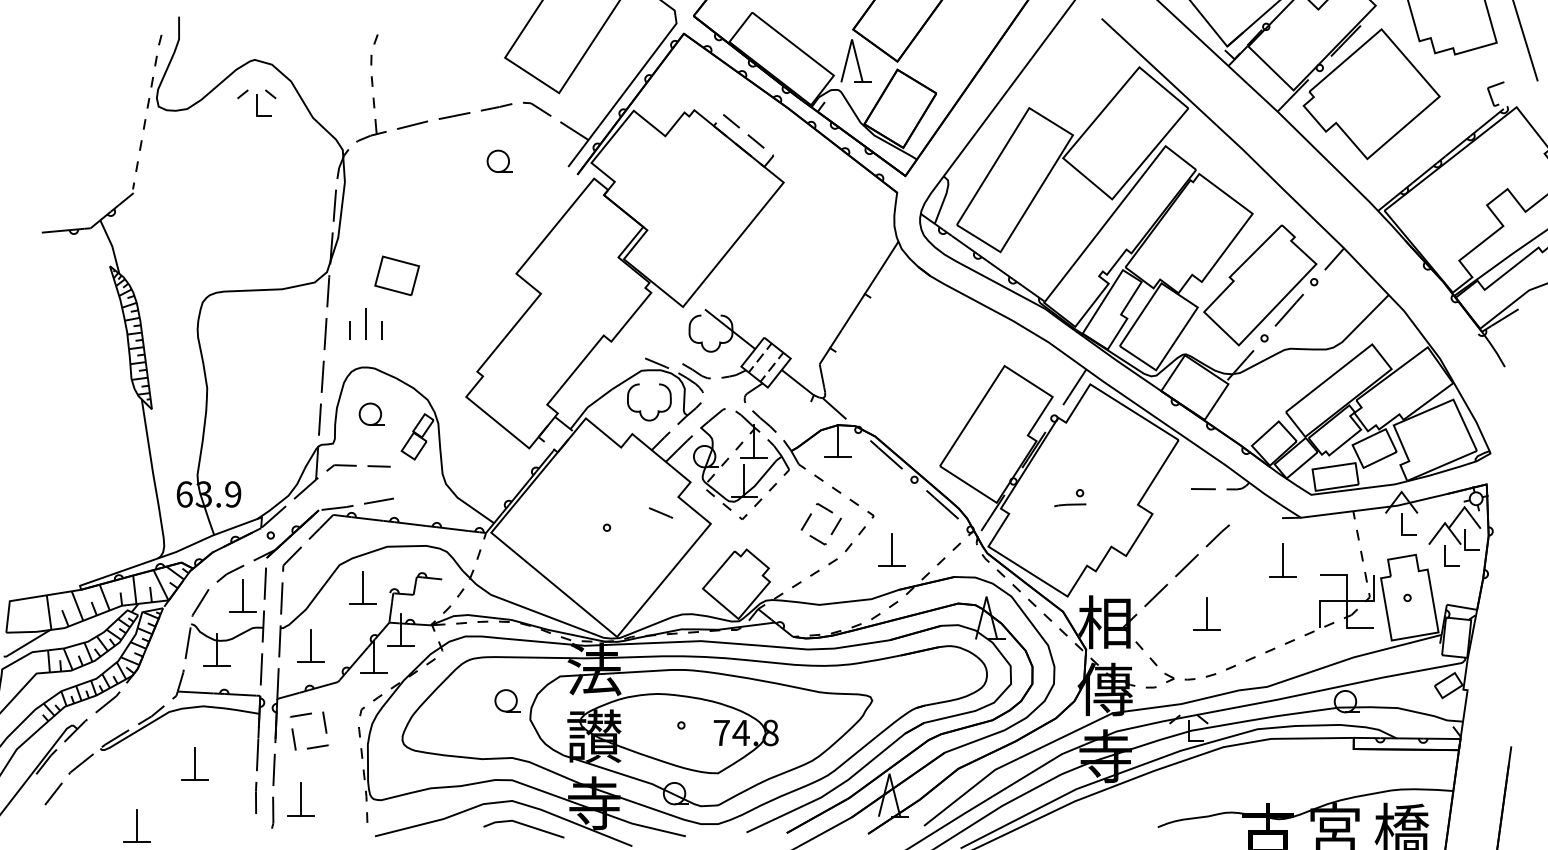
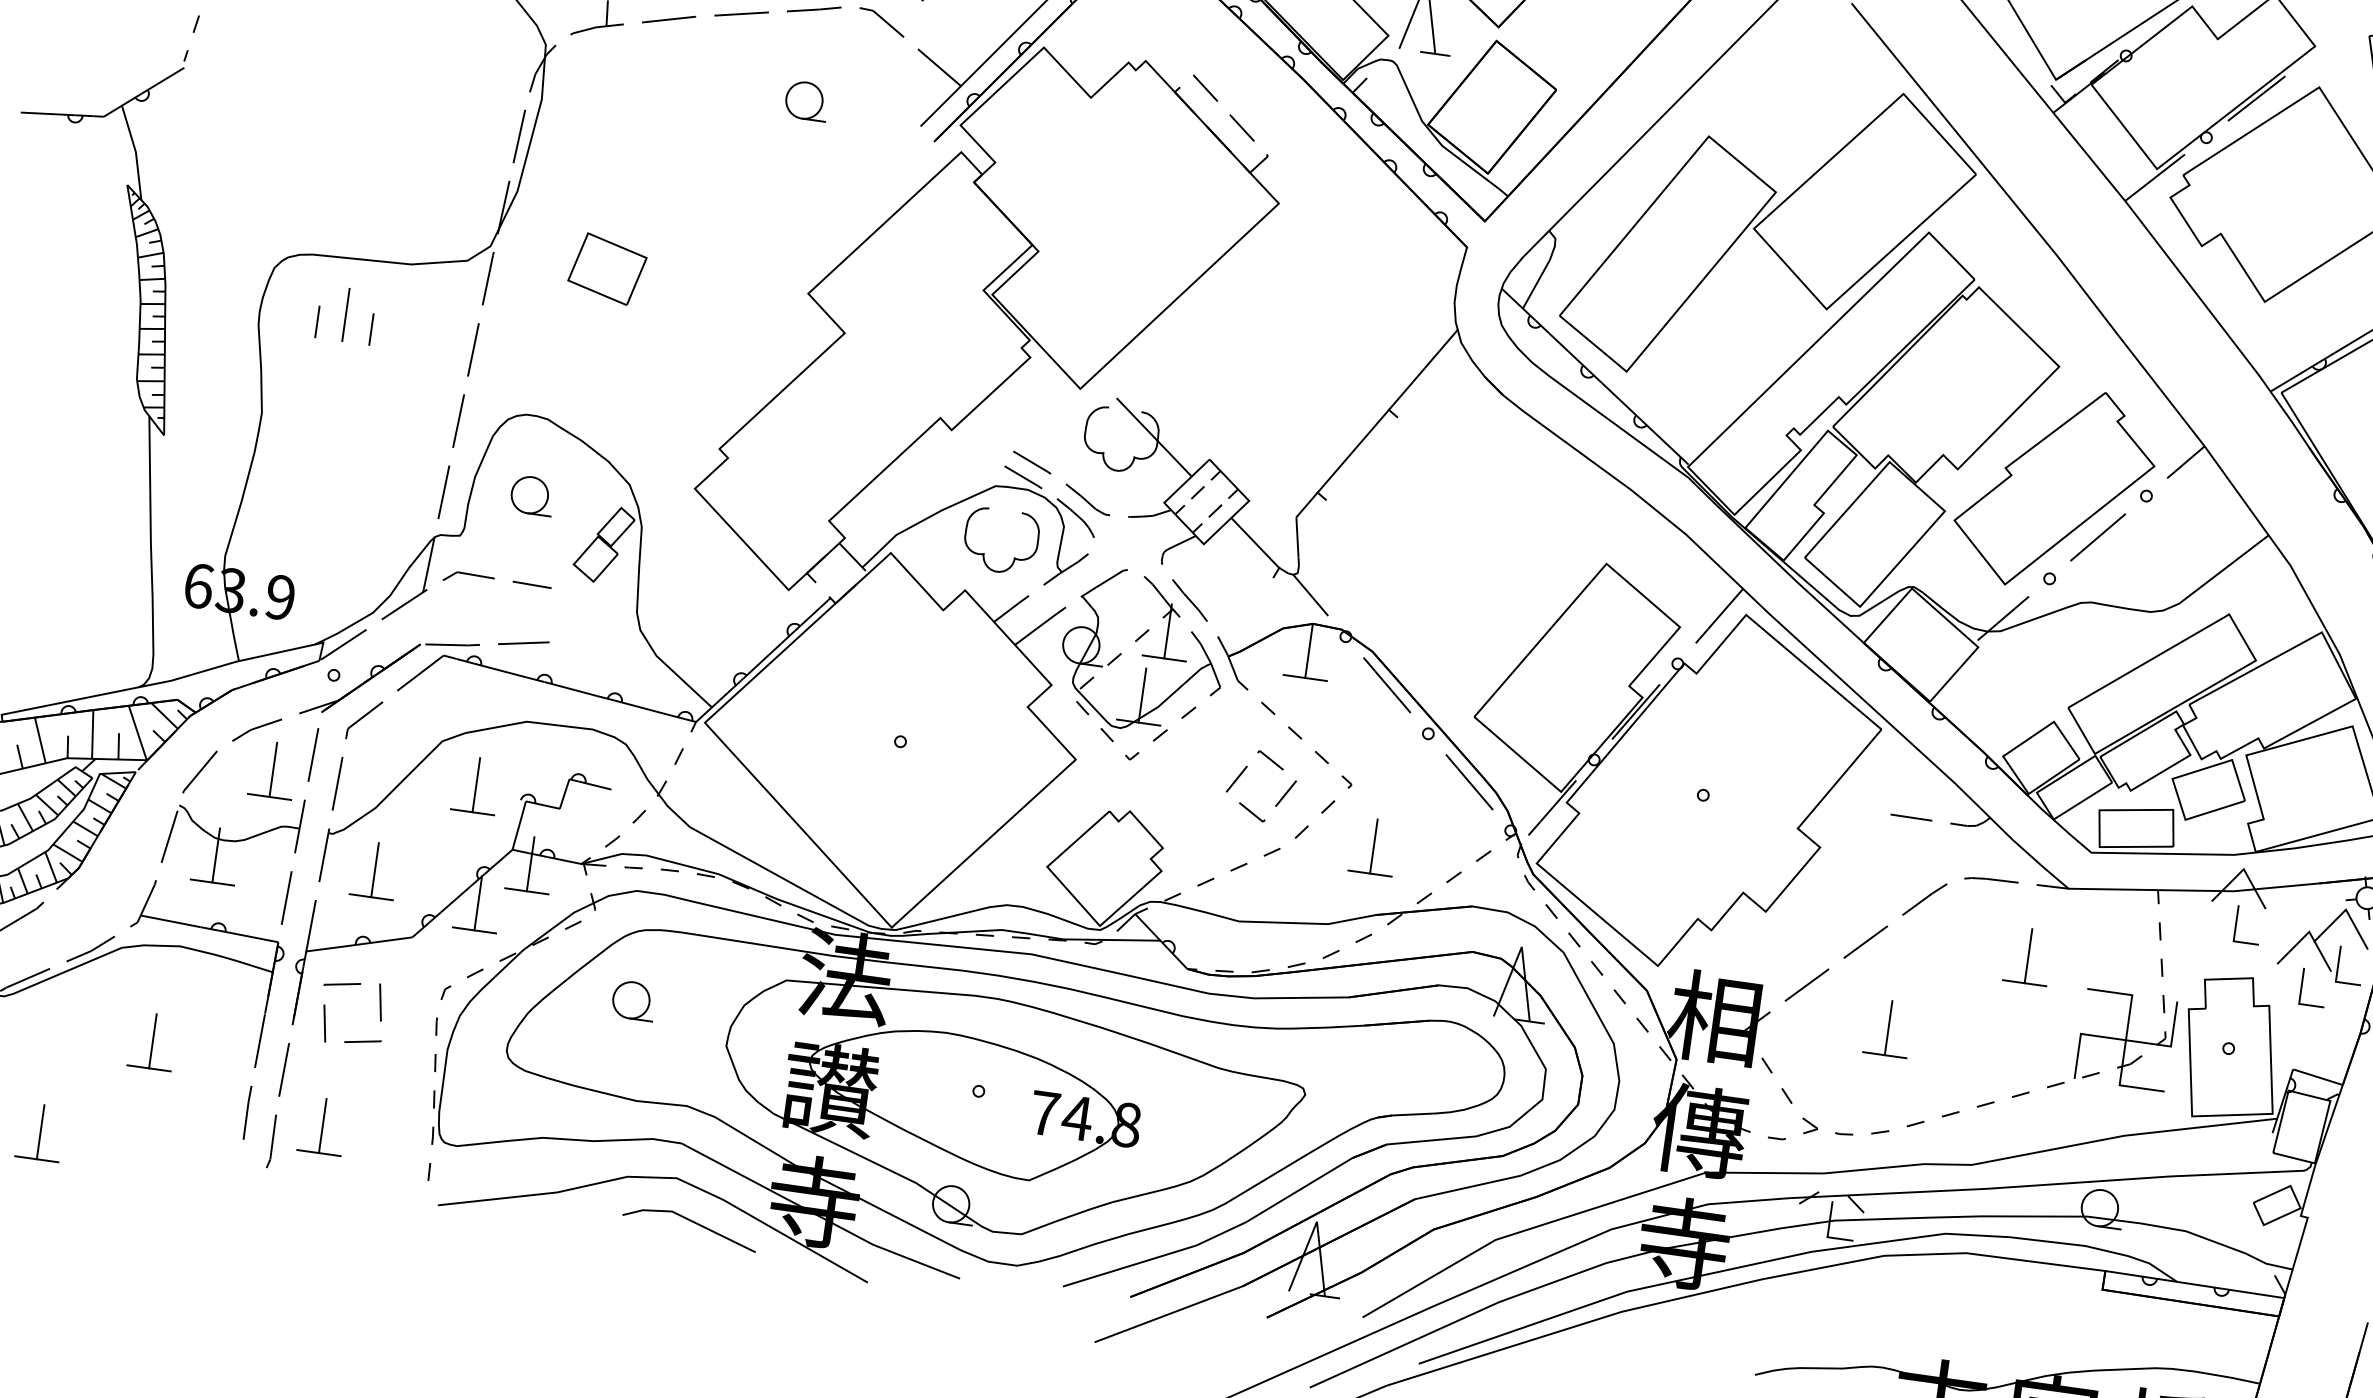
part: (365, 323) -> (344, 313), moved
line: (1070, 505) -> (1991, 880), moved
line: (660, 512) -> (1031, 461), moved
part: (507, 700) -> (633, 1000), moved

